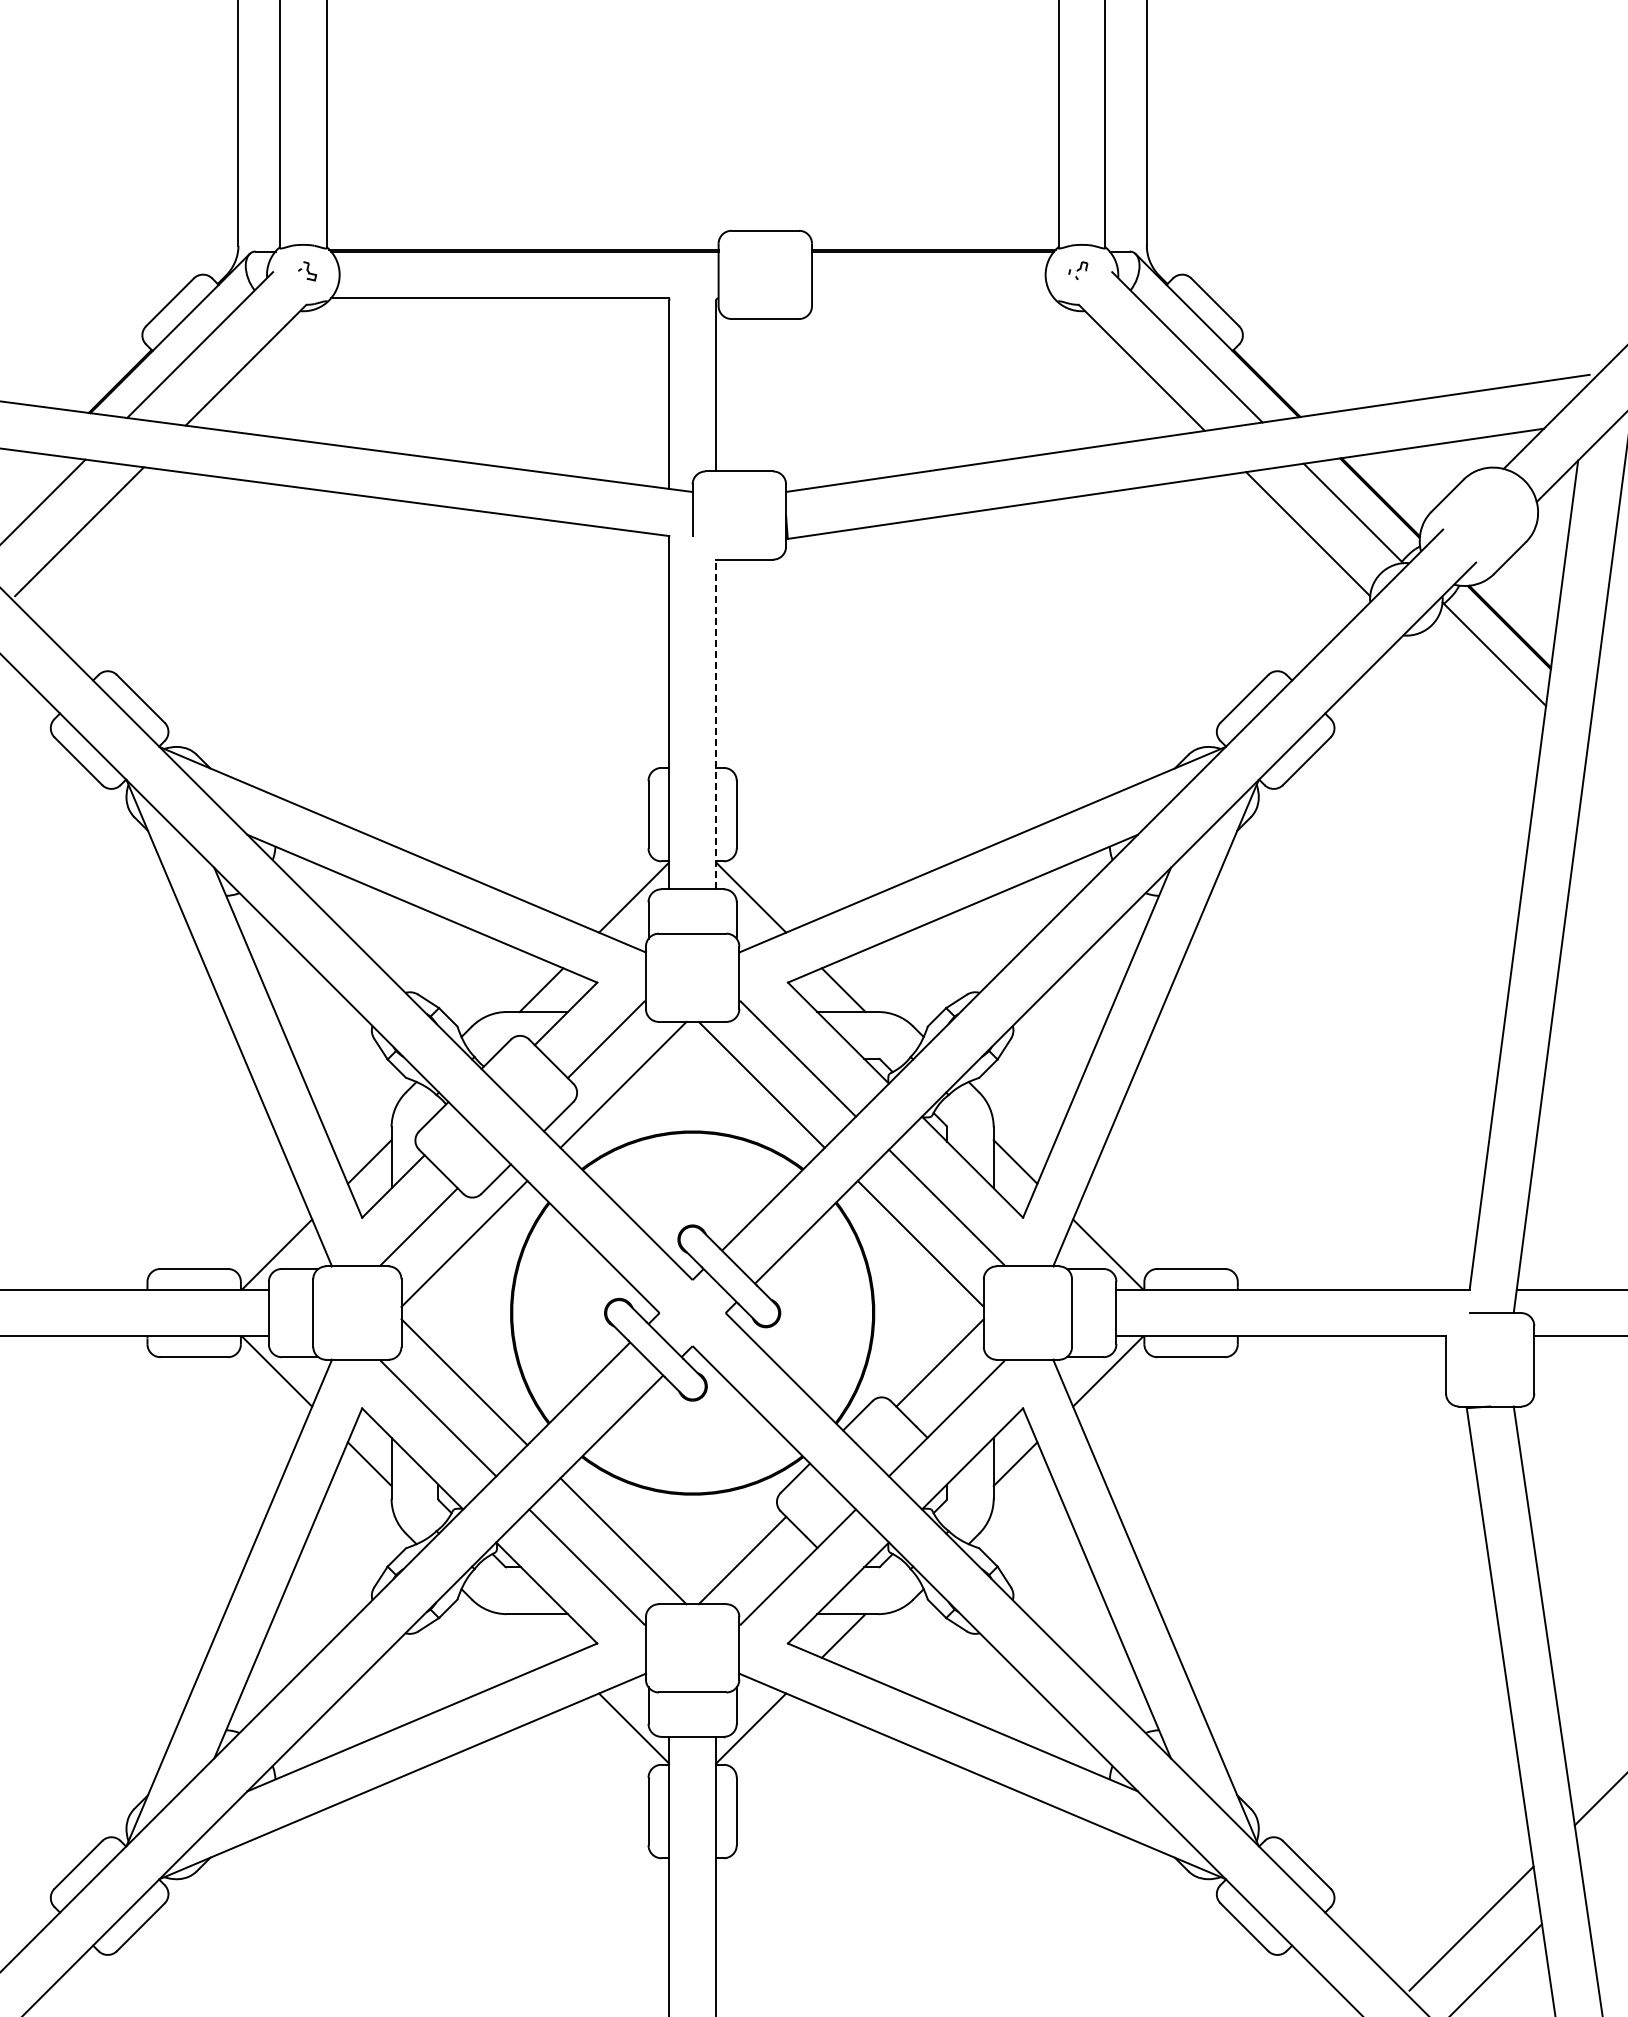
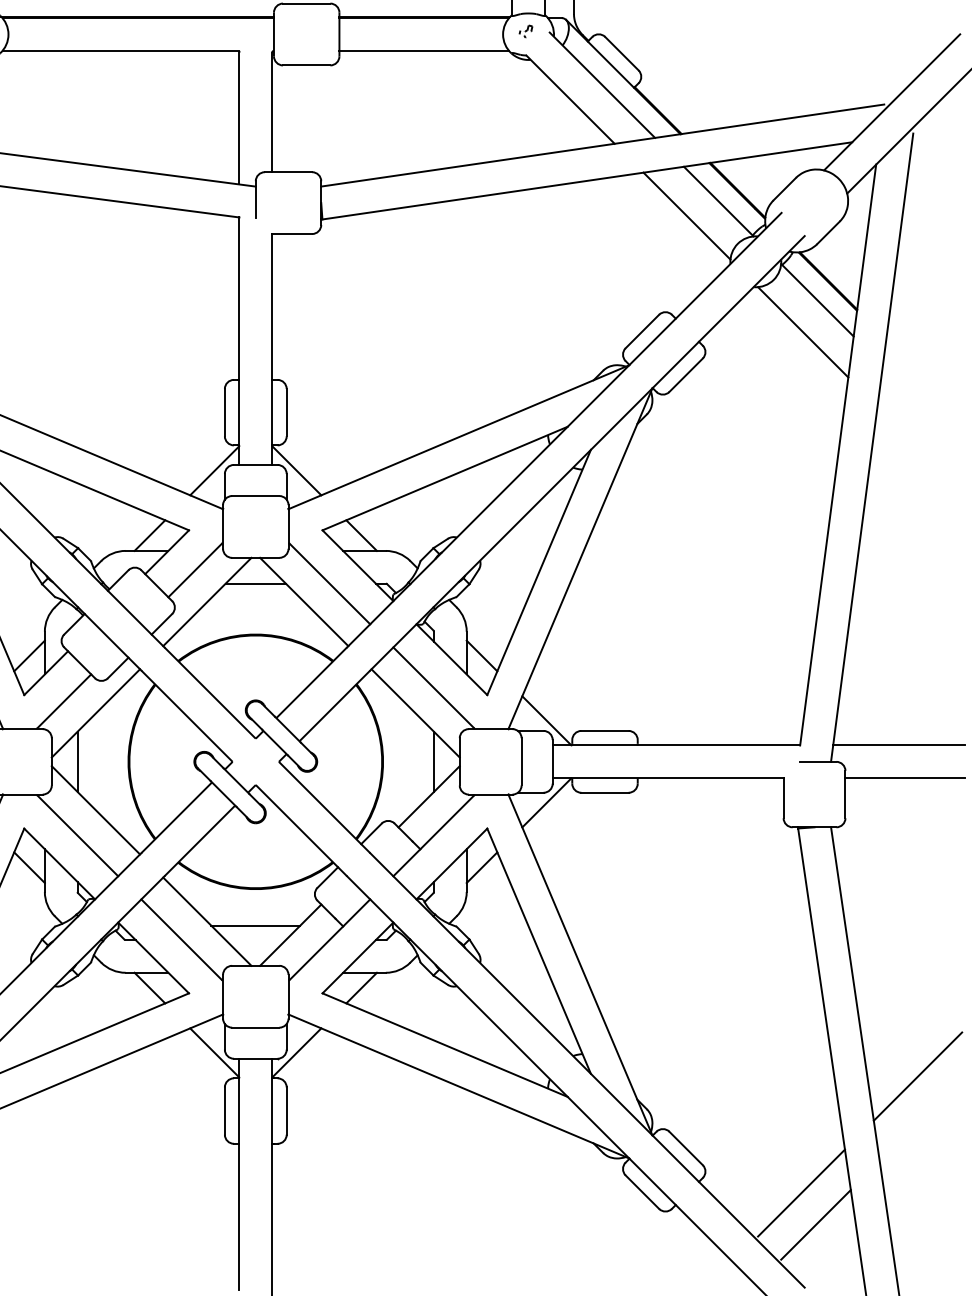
line: (933, 298) -> (424, 51), added
line: (1473, 699) -> (802, 331), added
line: (716, 724) -> (272, 349), dashed -> solid
line: (692, 1058) -> (255, 583), added
line: (438, 1313) -> (77, 762), added
line: (947, 1313) -> (434, 762), added
line: (692, 1546) -> (255, 925), added
line: (541, 1635) -> (149, 987), added

